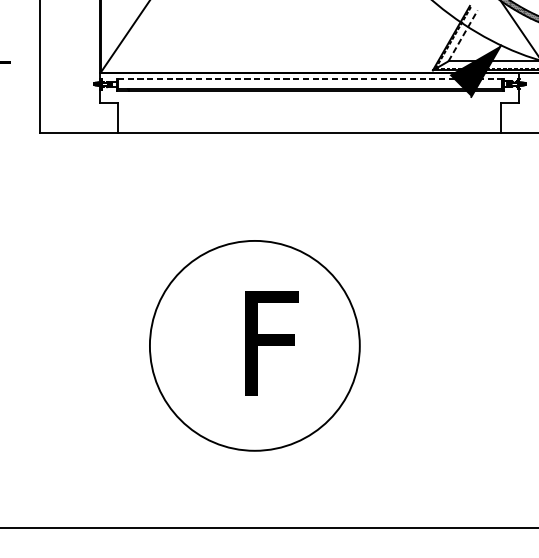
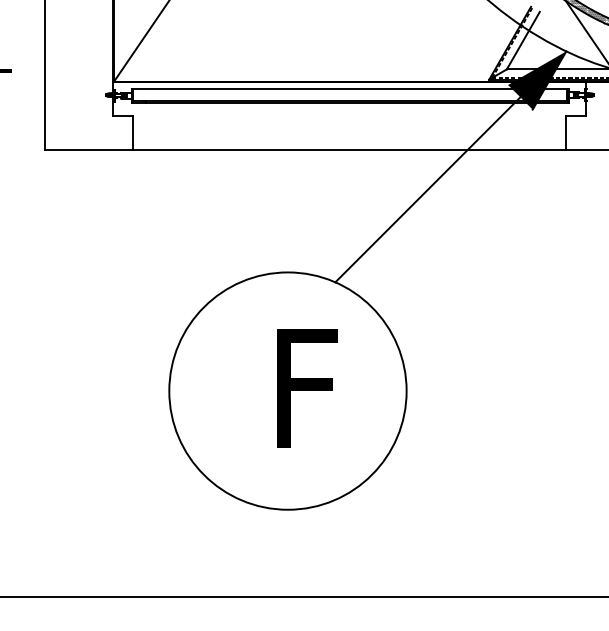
line: (463, 35) -> (523, 40), dashed -> solid
line: (310, 79) -> (350, 89), dashed -> solid
line: (378, 167) -> (427, 189), added

